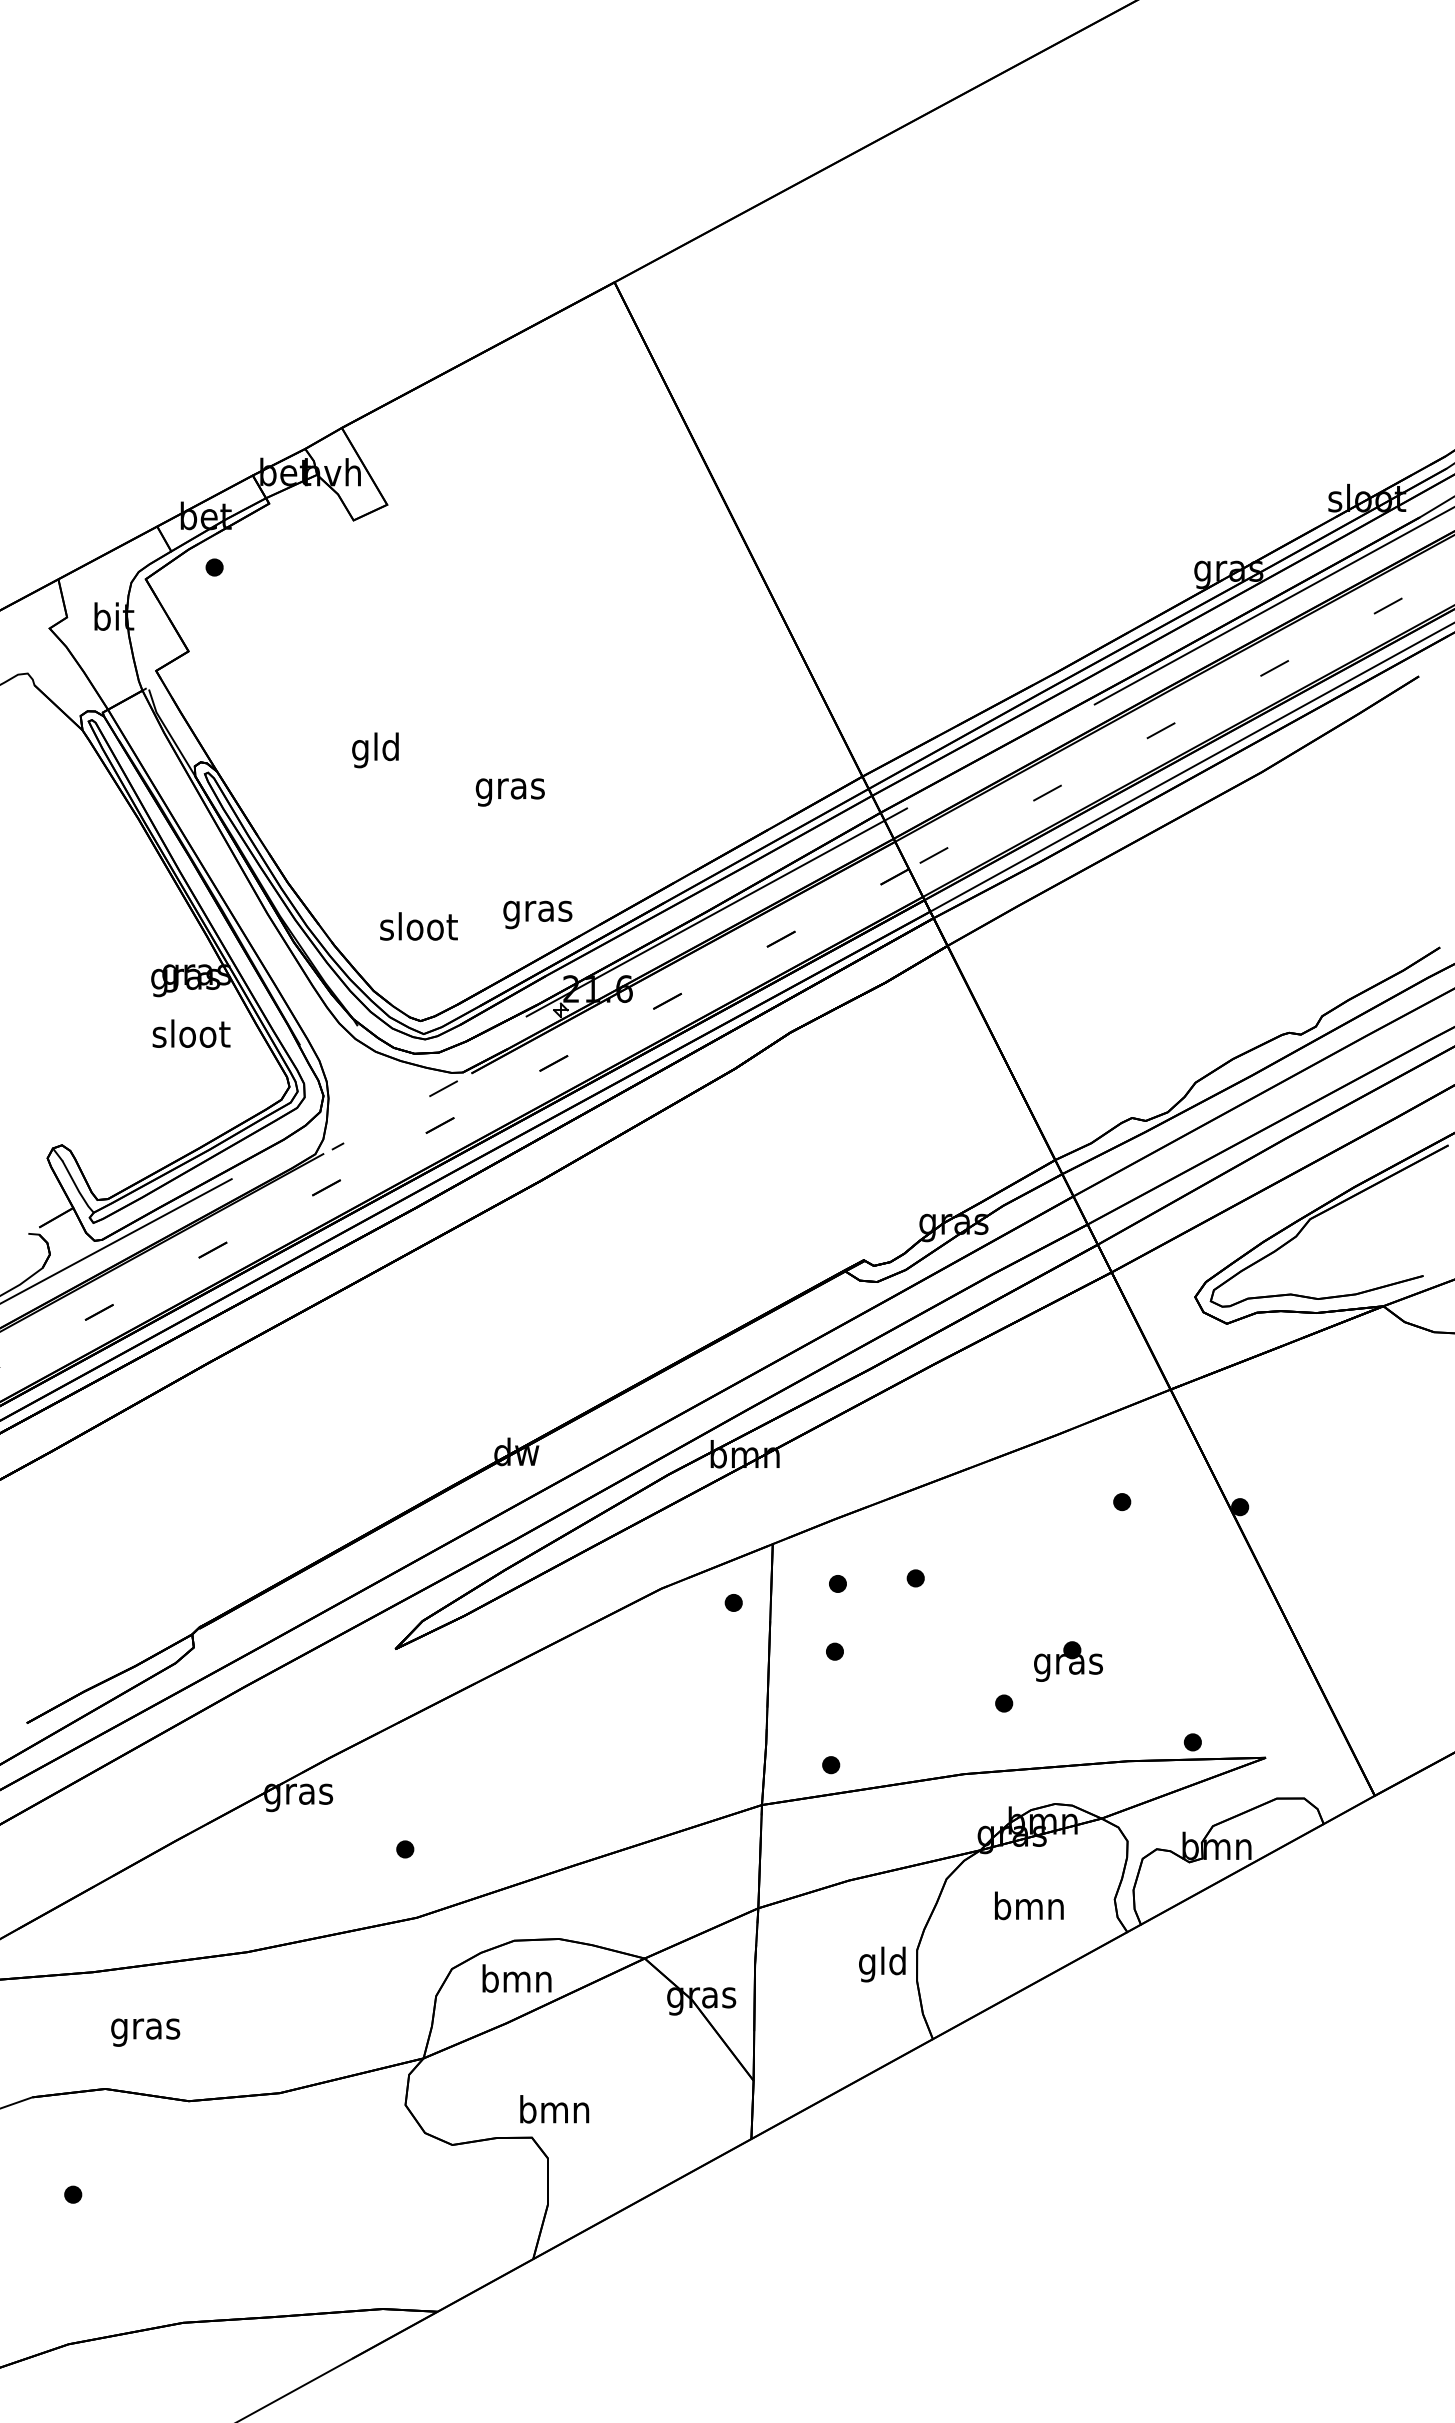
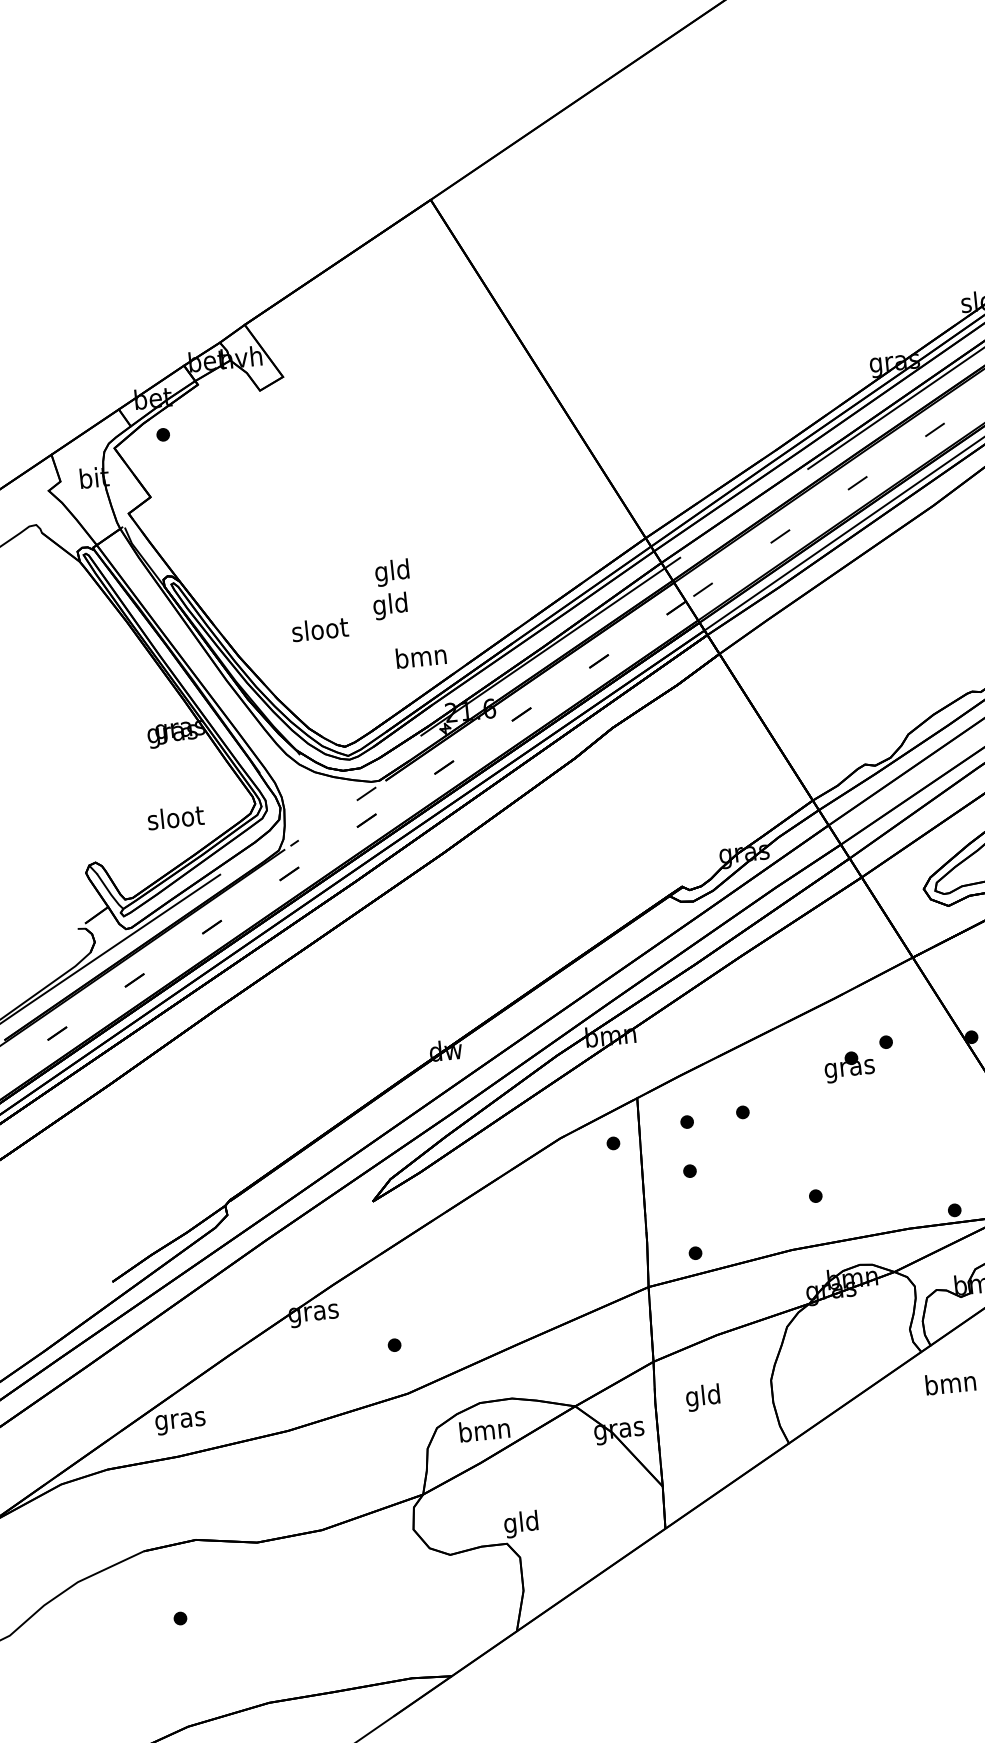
text: (375, 750) -> (390, 606), moved
text: (509, 788) -> (392, 572), gras -> gld
text: (537, 911) -> (421, 659), gras -> bmn
text: (418, 926) -> (319, 629), moved
text: (191, 1033) -> (175, 817), moved
part: (1068, 1661) -> (849, 1066), moved
text: (1029, 1905) -> (950, 1382), moved
text: (882, 1964) -> (703, 1397), moved
text: (145, 2032) -> (180, 1423), moved
text: (554, 2112) -> (521, 1523), bmn -> gld

